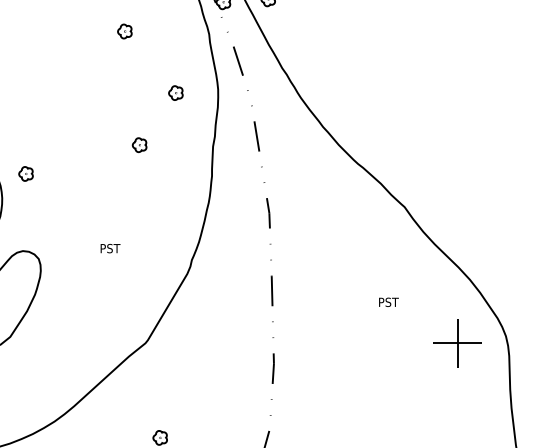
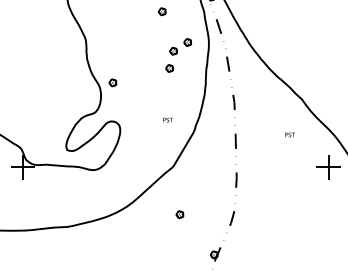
part: (147, 111) -> (173, 51), added
text: (109, 247) -> (167, 119), moved
text: (387, 301) -> (289, 134), moved

